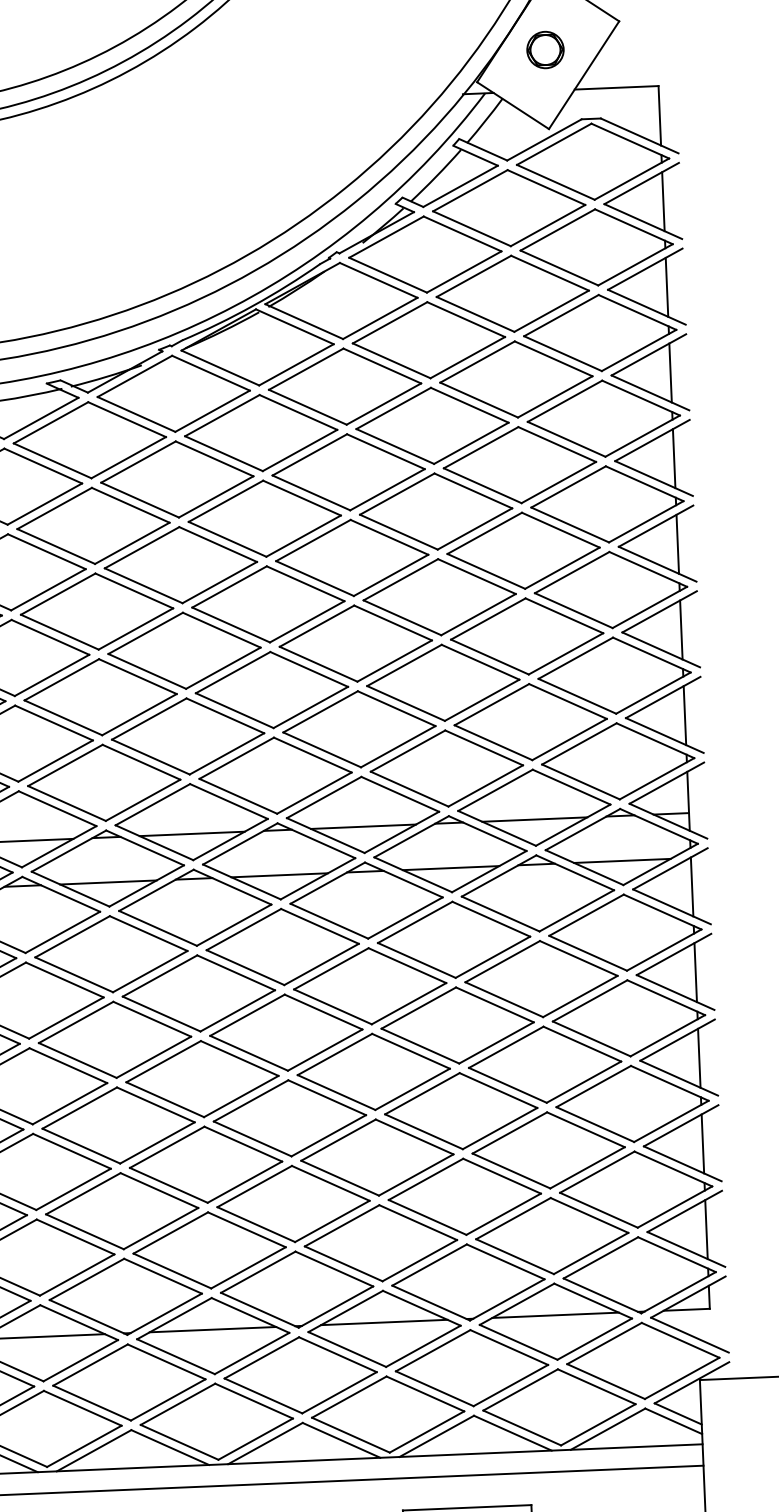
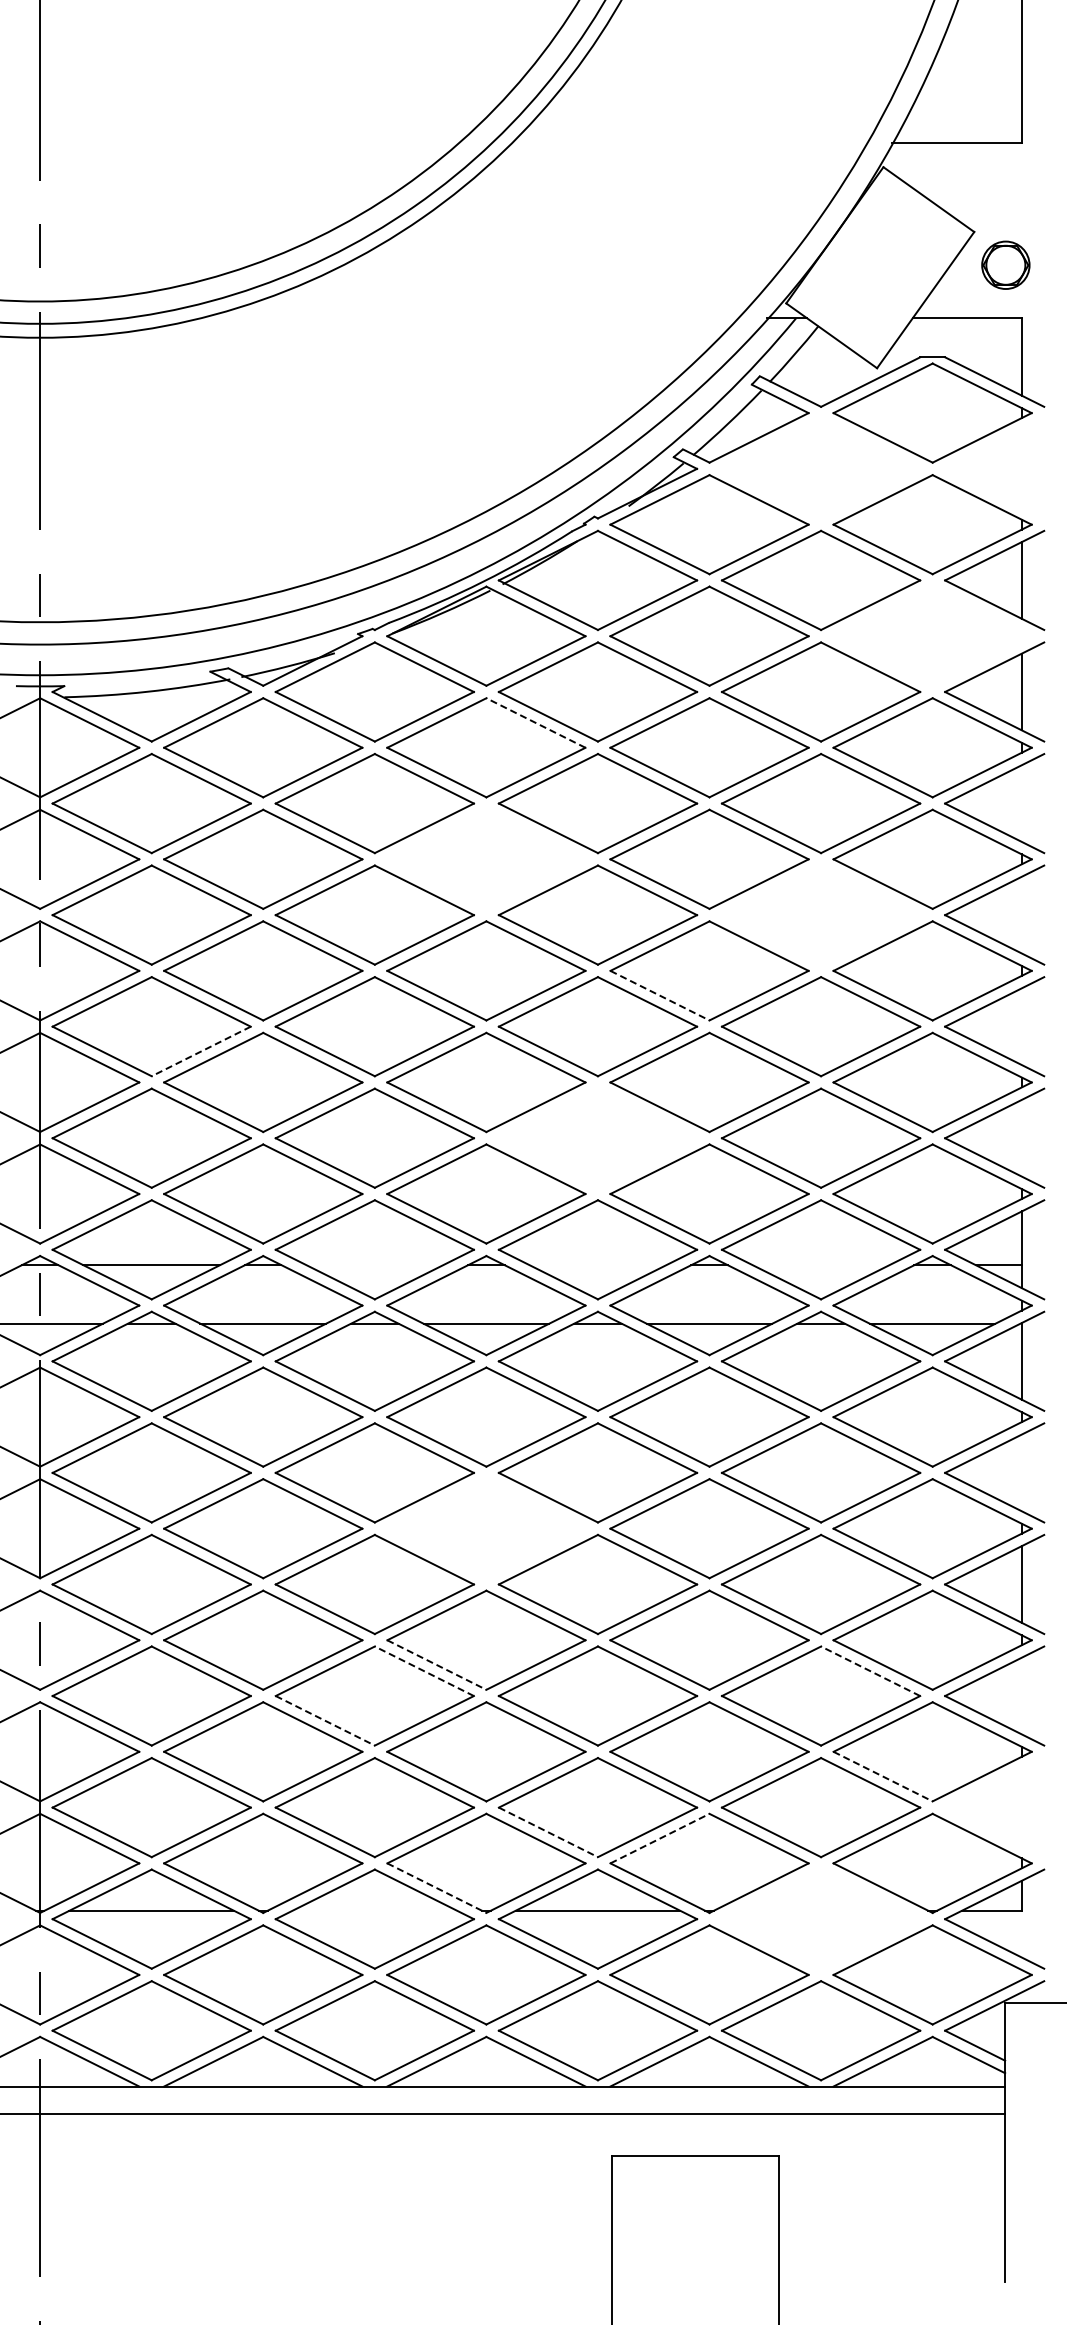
part: (545, 49) -> (1005, 264), moved
part: (642, 202) -> (994, 468), removed
part: (509, 207) -> (821, 468), removed
part: (600, 332) -> (932, 635), removed
line: (298, 412) -> (535, 722), solid -> dashed
line: (673, 458) -> (1021, 803), removed
part: (264, 518) -> (486, 858), removed
line: (677, 543) -> (1021, 914), removed
part: (523, 550) -> (821, 914), removed
line: (402, 617) -> (660, 995), solid -> dashed
line: (681, 629) -> (1021, 1026), removed
line: (51, 675) -> (200, 1051), solid -> dashed
line: (684, 715) -> (1021, 1137), removed
part: (359, 728) -> (597, 1137), removed
line: (534, 819) -> (820, 1265), removed
line: (363, 827) -> (597, 1265), removed
line: (191, 834) -> (374, 1265), removed
line: (695, 972) -> (1021, 1472), removed
part: (286, 1032) -> (486, 1528), removed
line: (585, 1129) -> (870, 1671), solid -> dashed
line: (253, 1139) -> (437, 1665), solid -> dashed
line: (702, 1143) -> (1021, 1695), removed
line: (242, 1144) -> (423, 1671), solid -> dashed
line: (169, 1185) -> (325, 1721), solid -> dashed
line: (599, 1210) -> (883, 1776), solid -> dashed
part: (685, 1230) -> (994, 1807), removed
line: (343, 1263) -> (548, 1832), solid -> dashed
line: (429, 1264) -> (660, 1838), solid -> dashed
line: (260, 1310) -> (437, 1888), solid -> dashed
part: (555, 1321) -> (820, 1918), removed
line: (212, 1329) -> (374, 1910), removed

